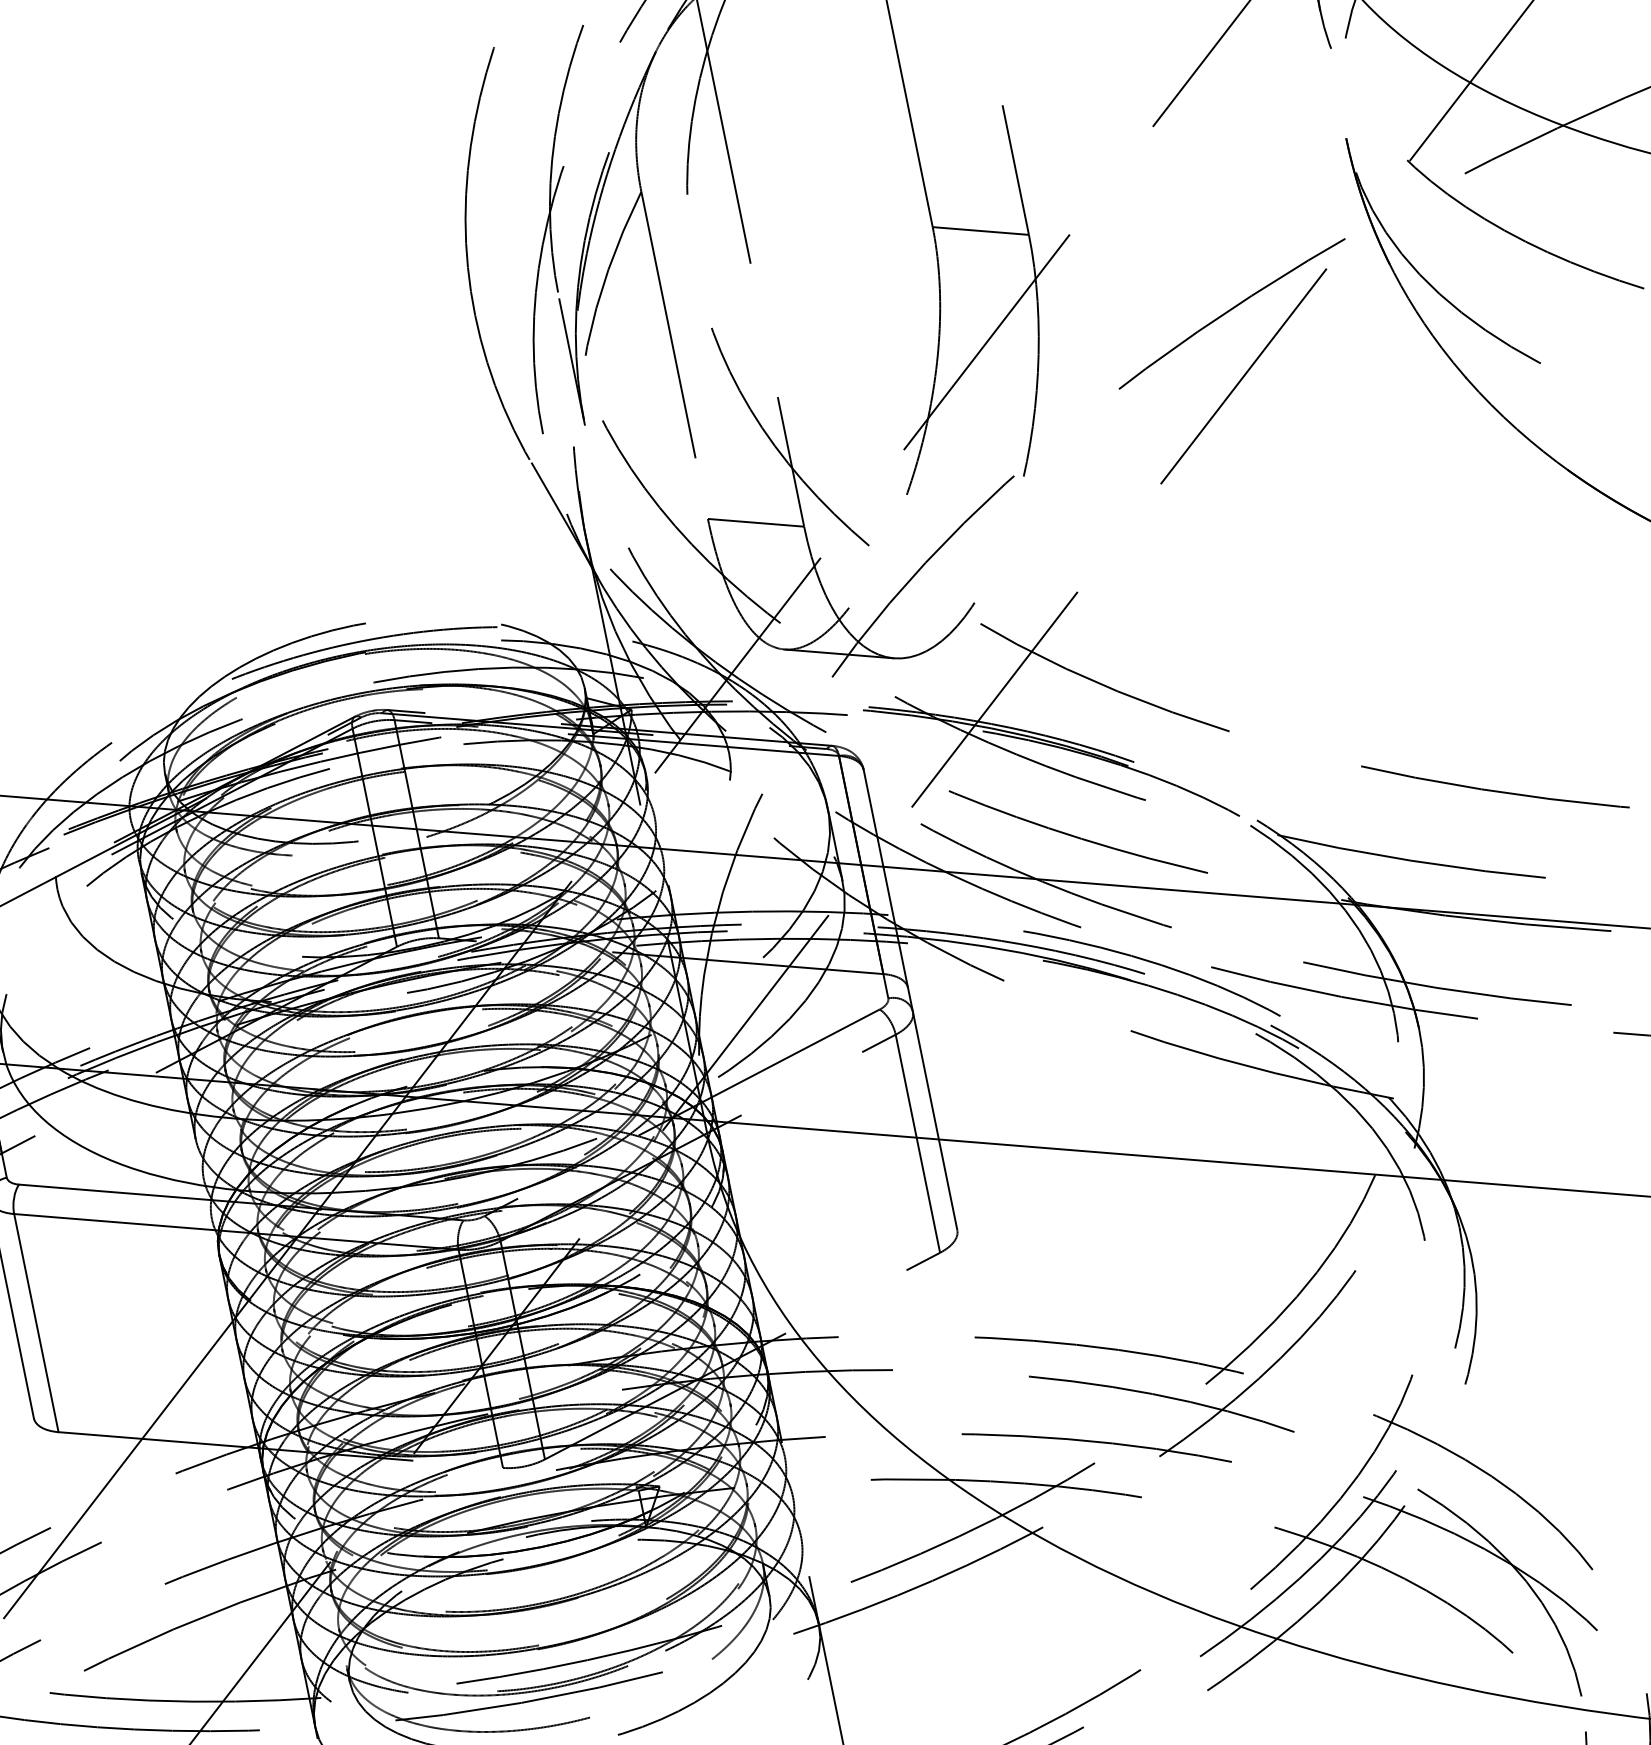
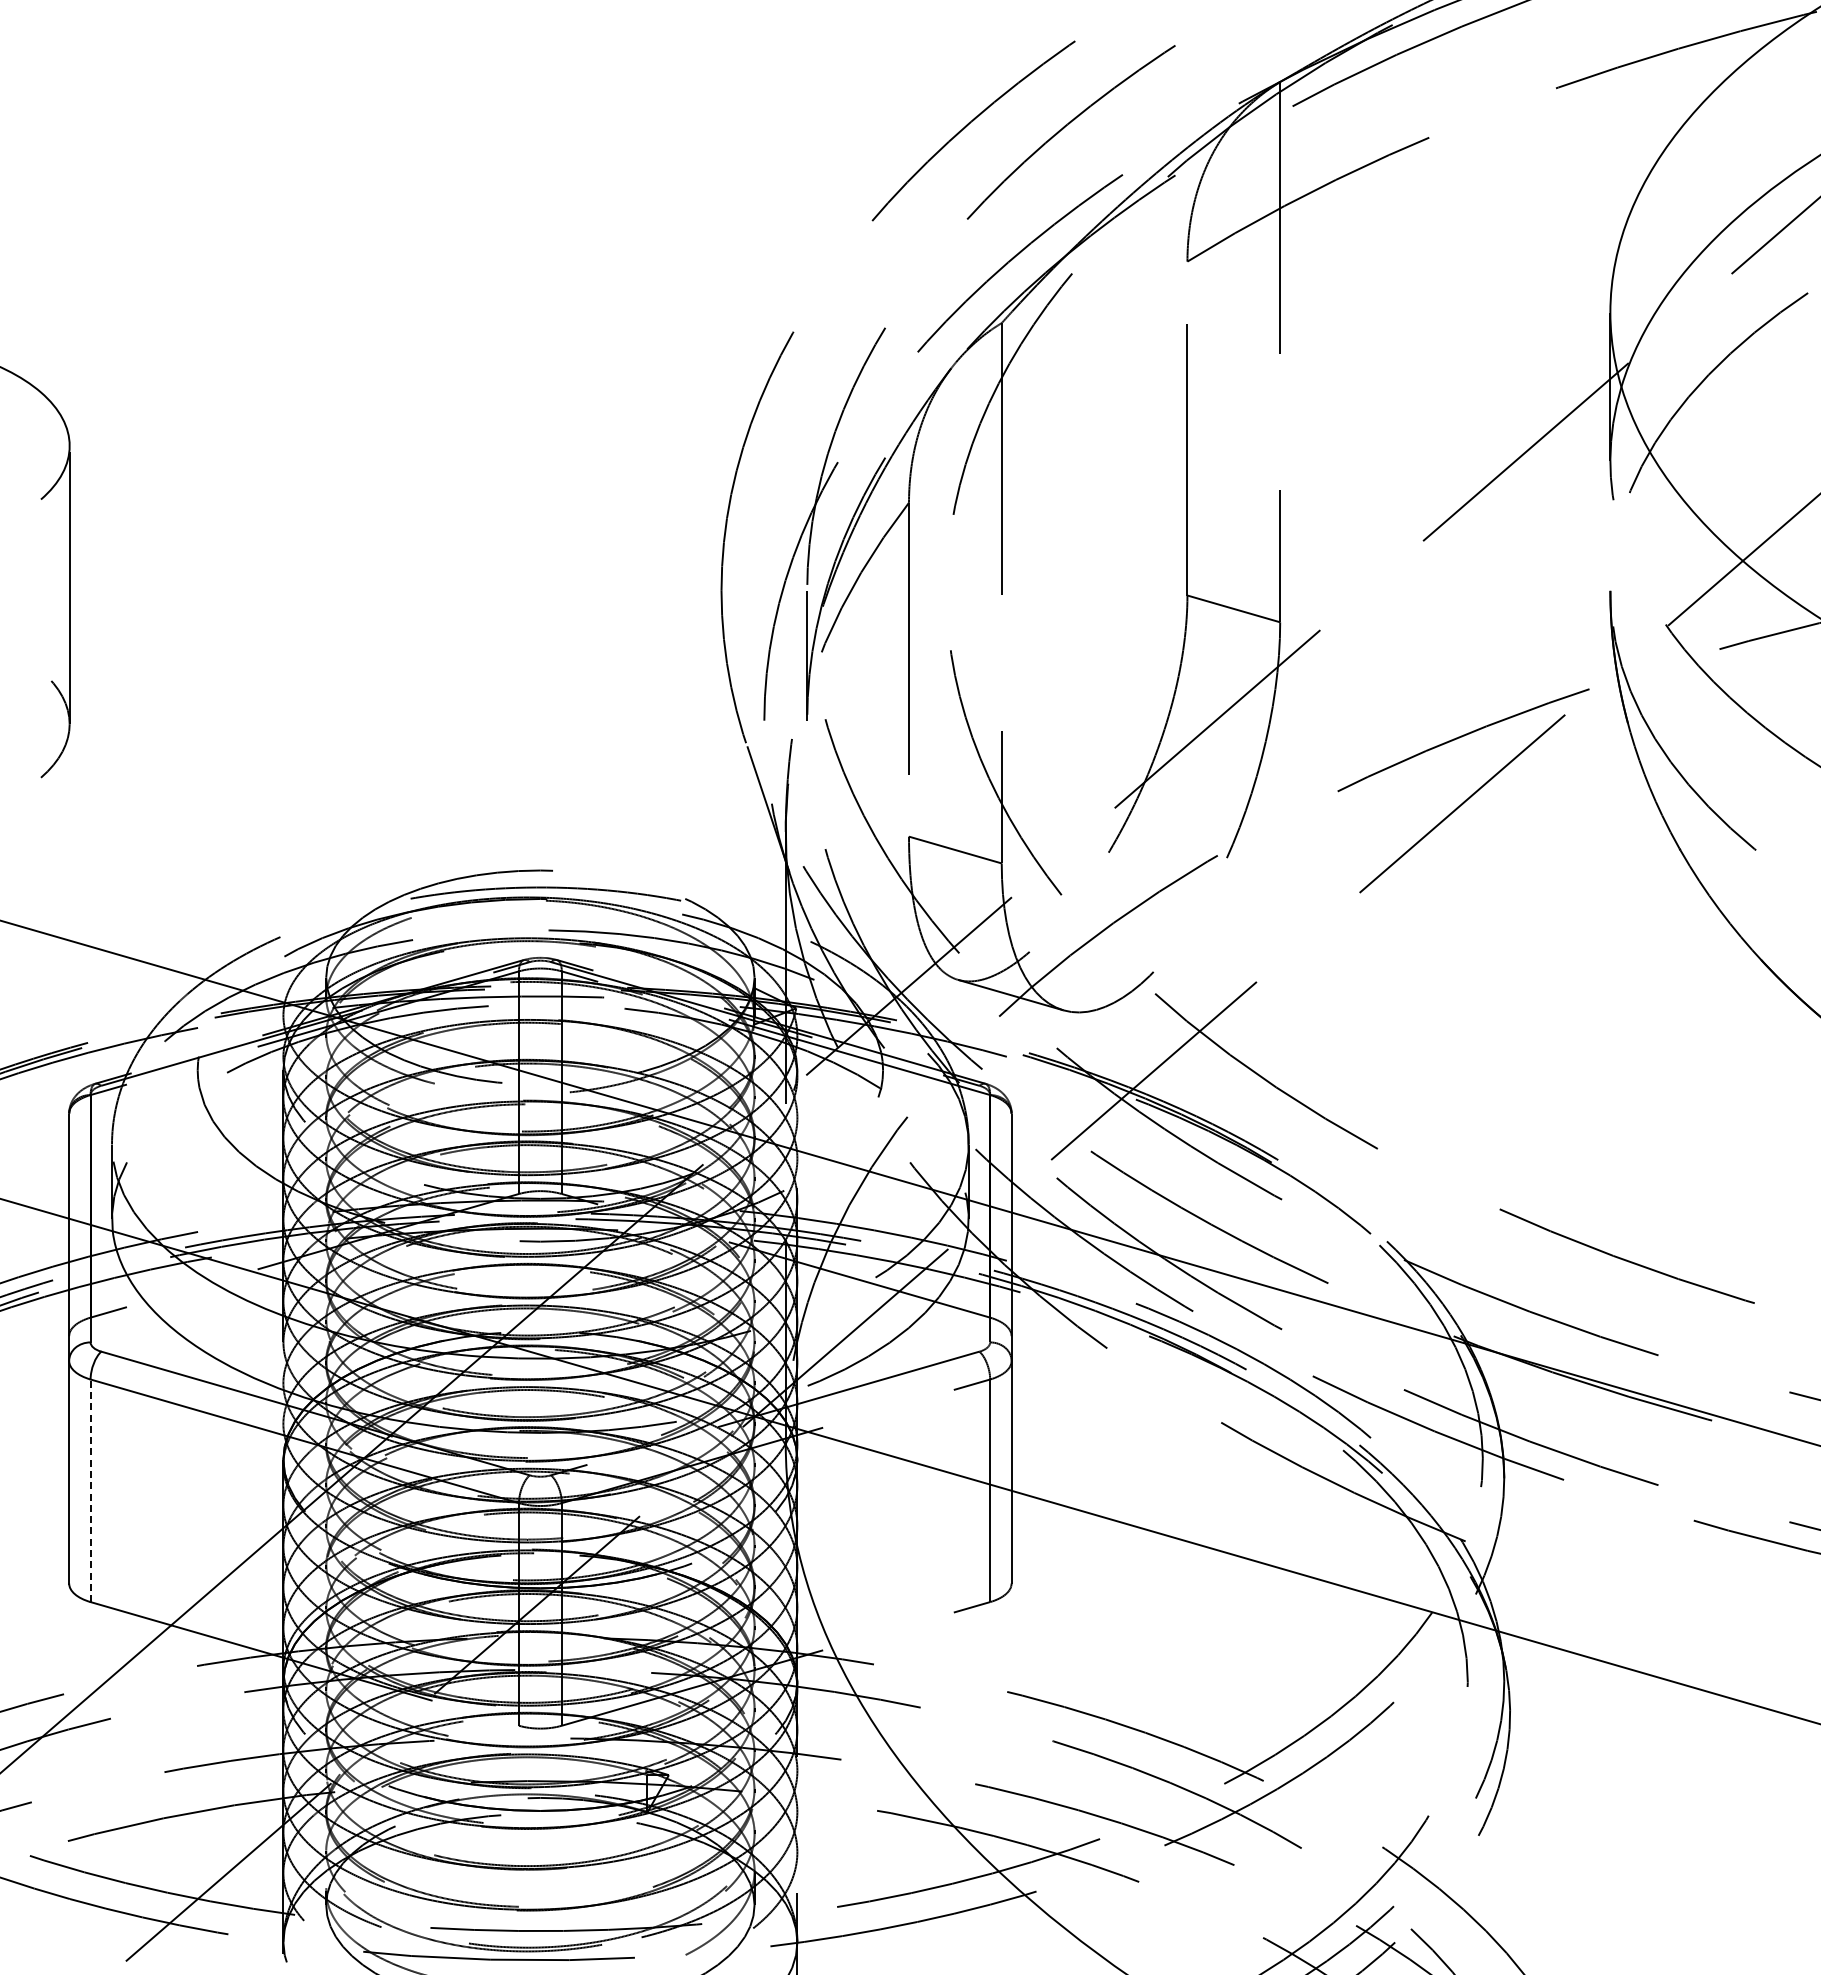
line: (36, 1322) -> (90, 1490), solid -> dashed

